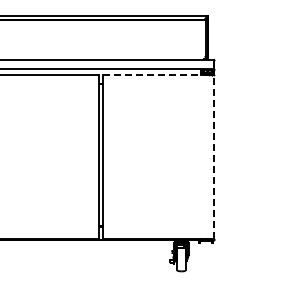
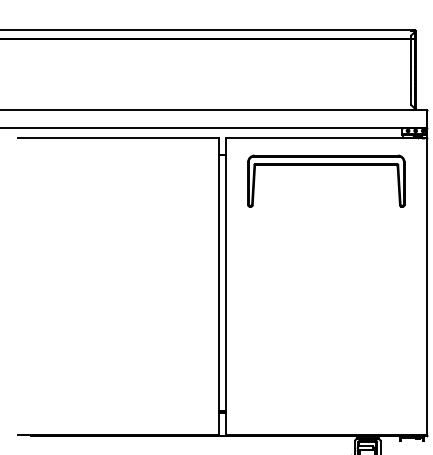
line: (154, 75) -> (319, 138), dashed -> solid
part: (158, 90) -> (326, 165), added
line: (214, 156) -> (427, 284), dashed -> solid

